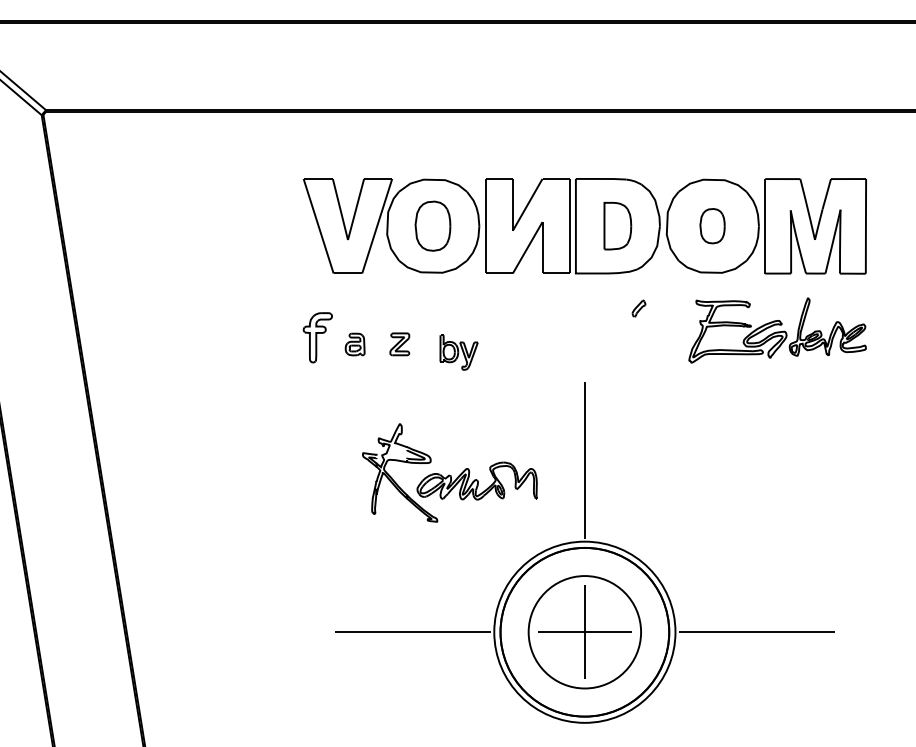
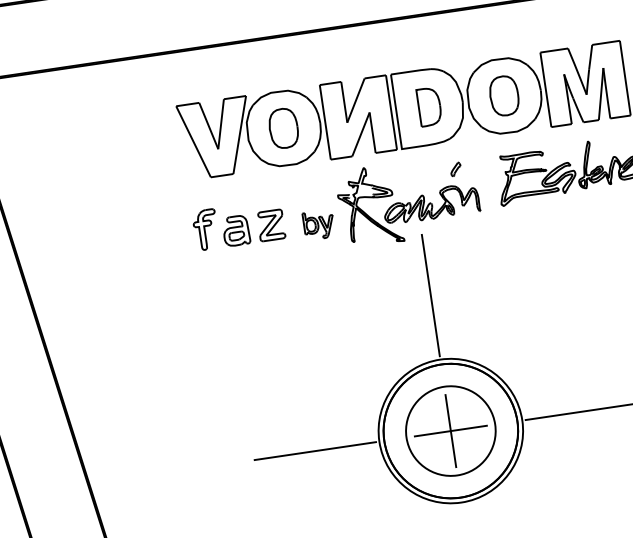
part: (712, 225) -> (504, 95), size x1.43
part: (354, 344) -> (235, 230), size x1.67
part: (399, 344) -> (271, 225), size x1.67
part: (449, 472) -> (408, 200), moved

